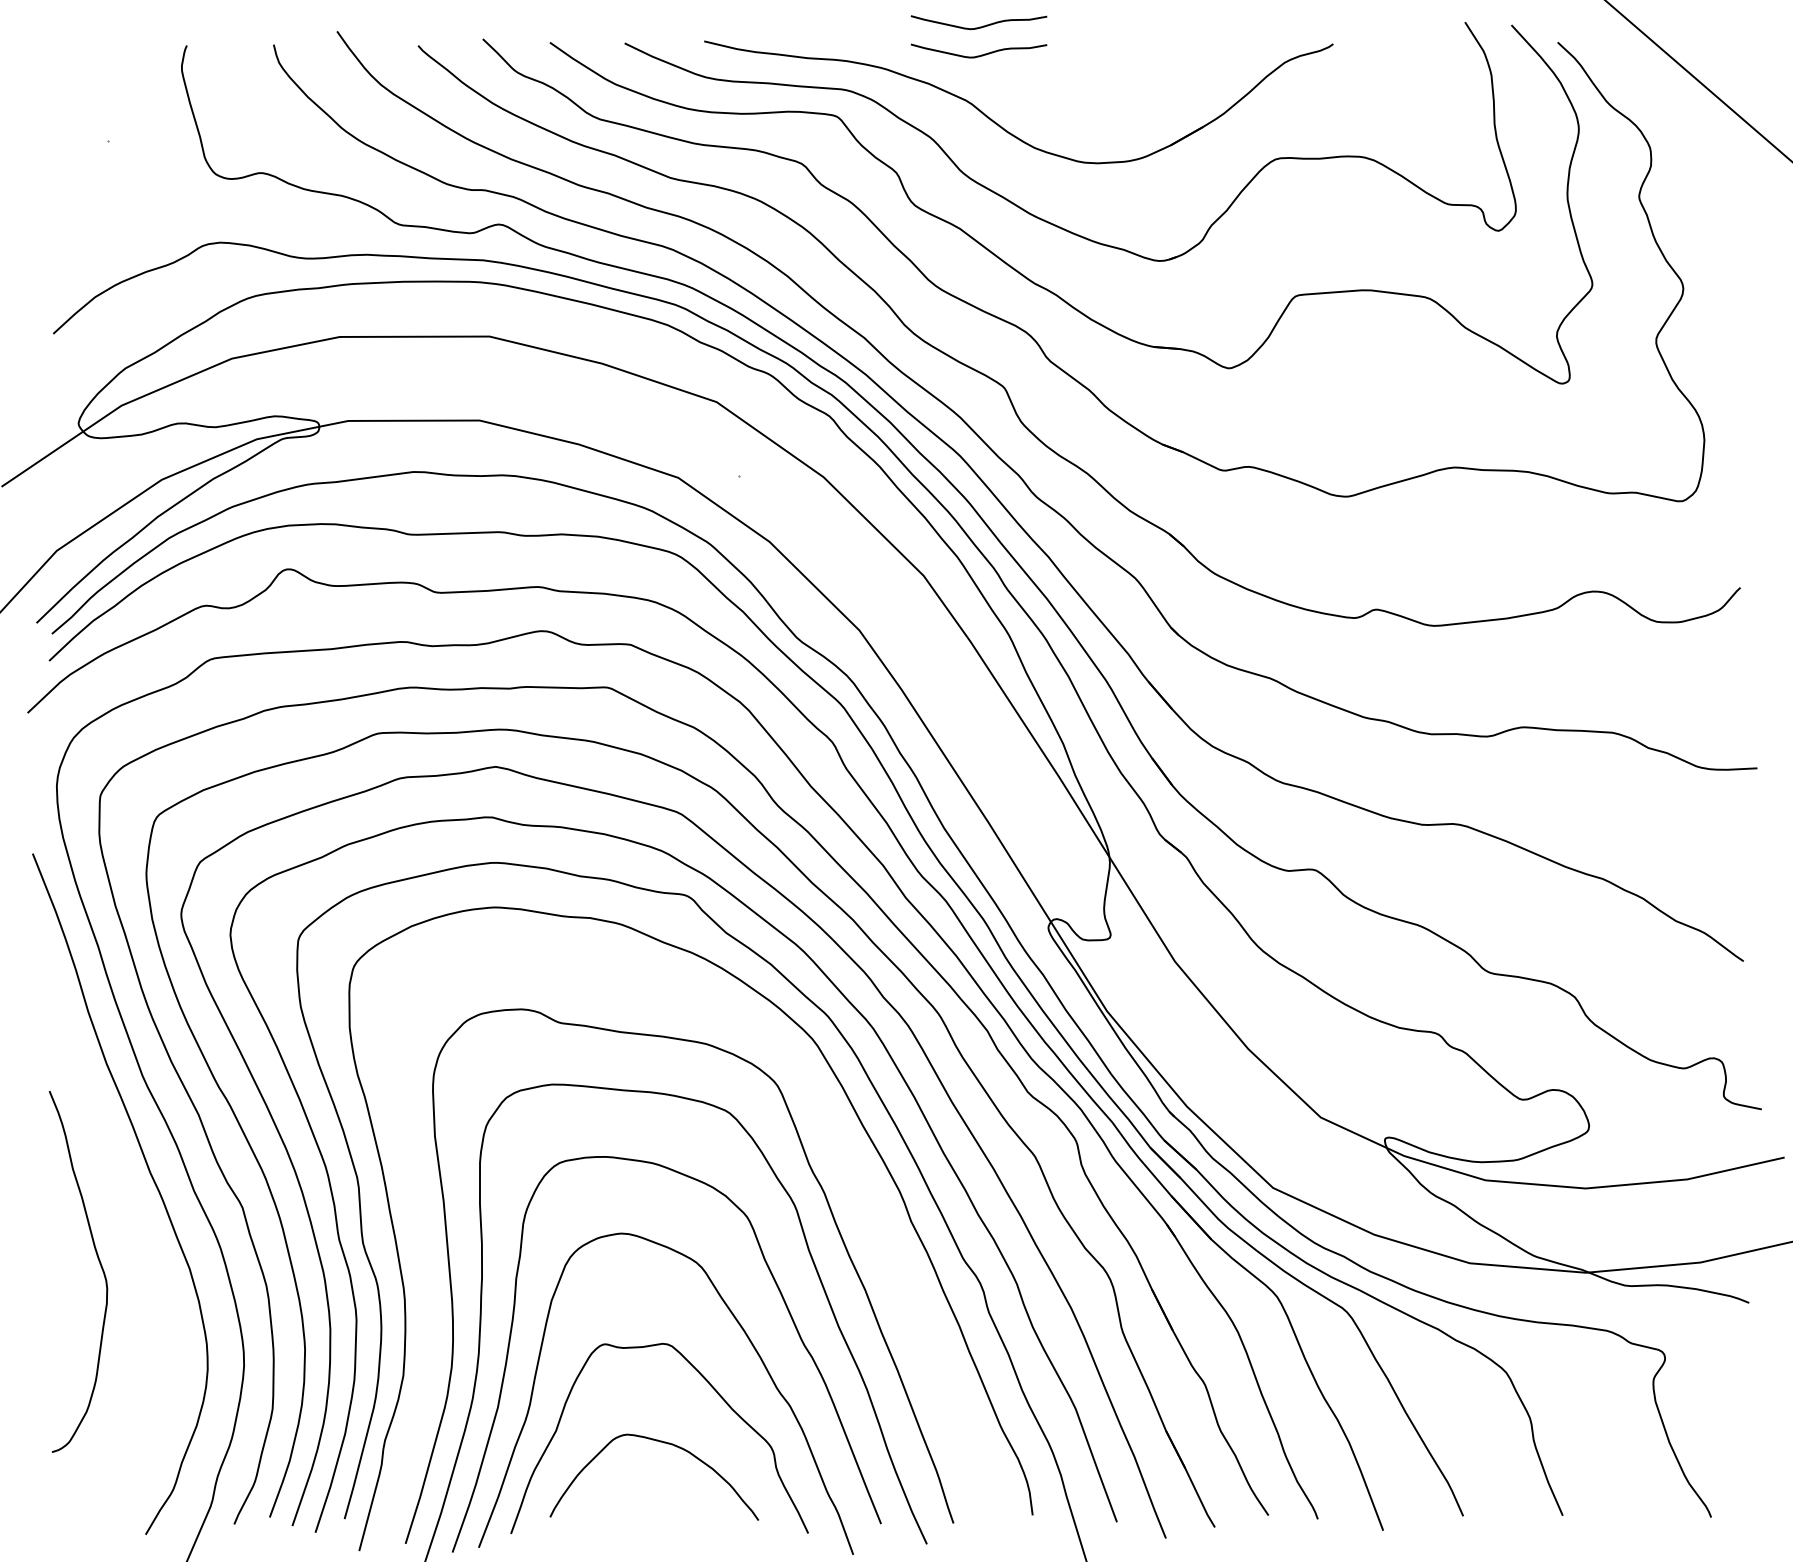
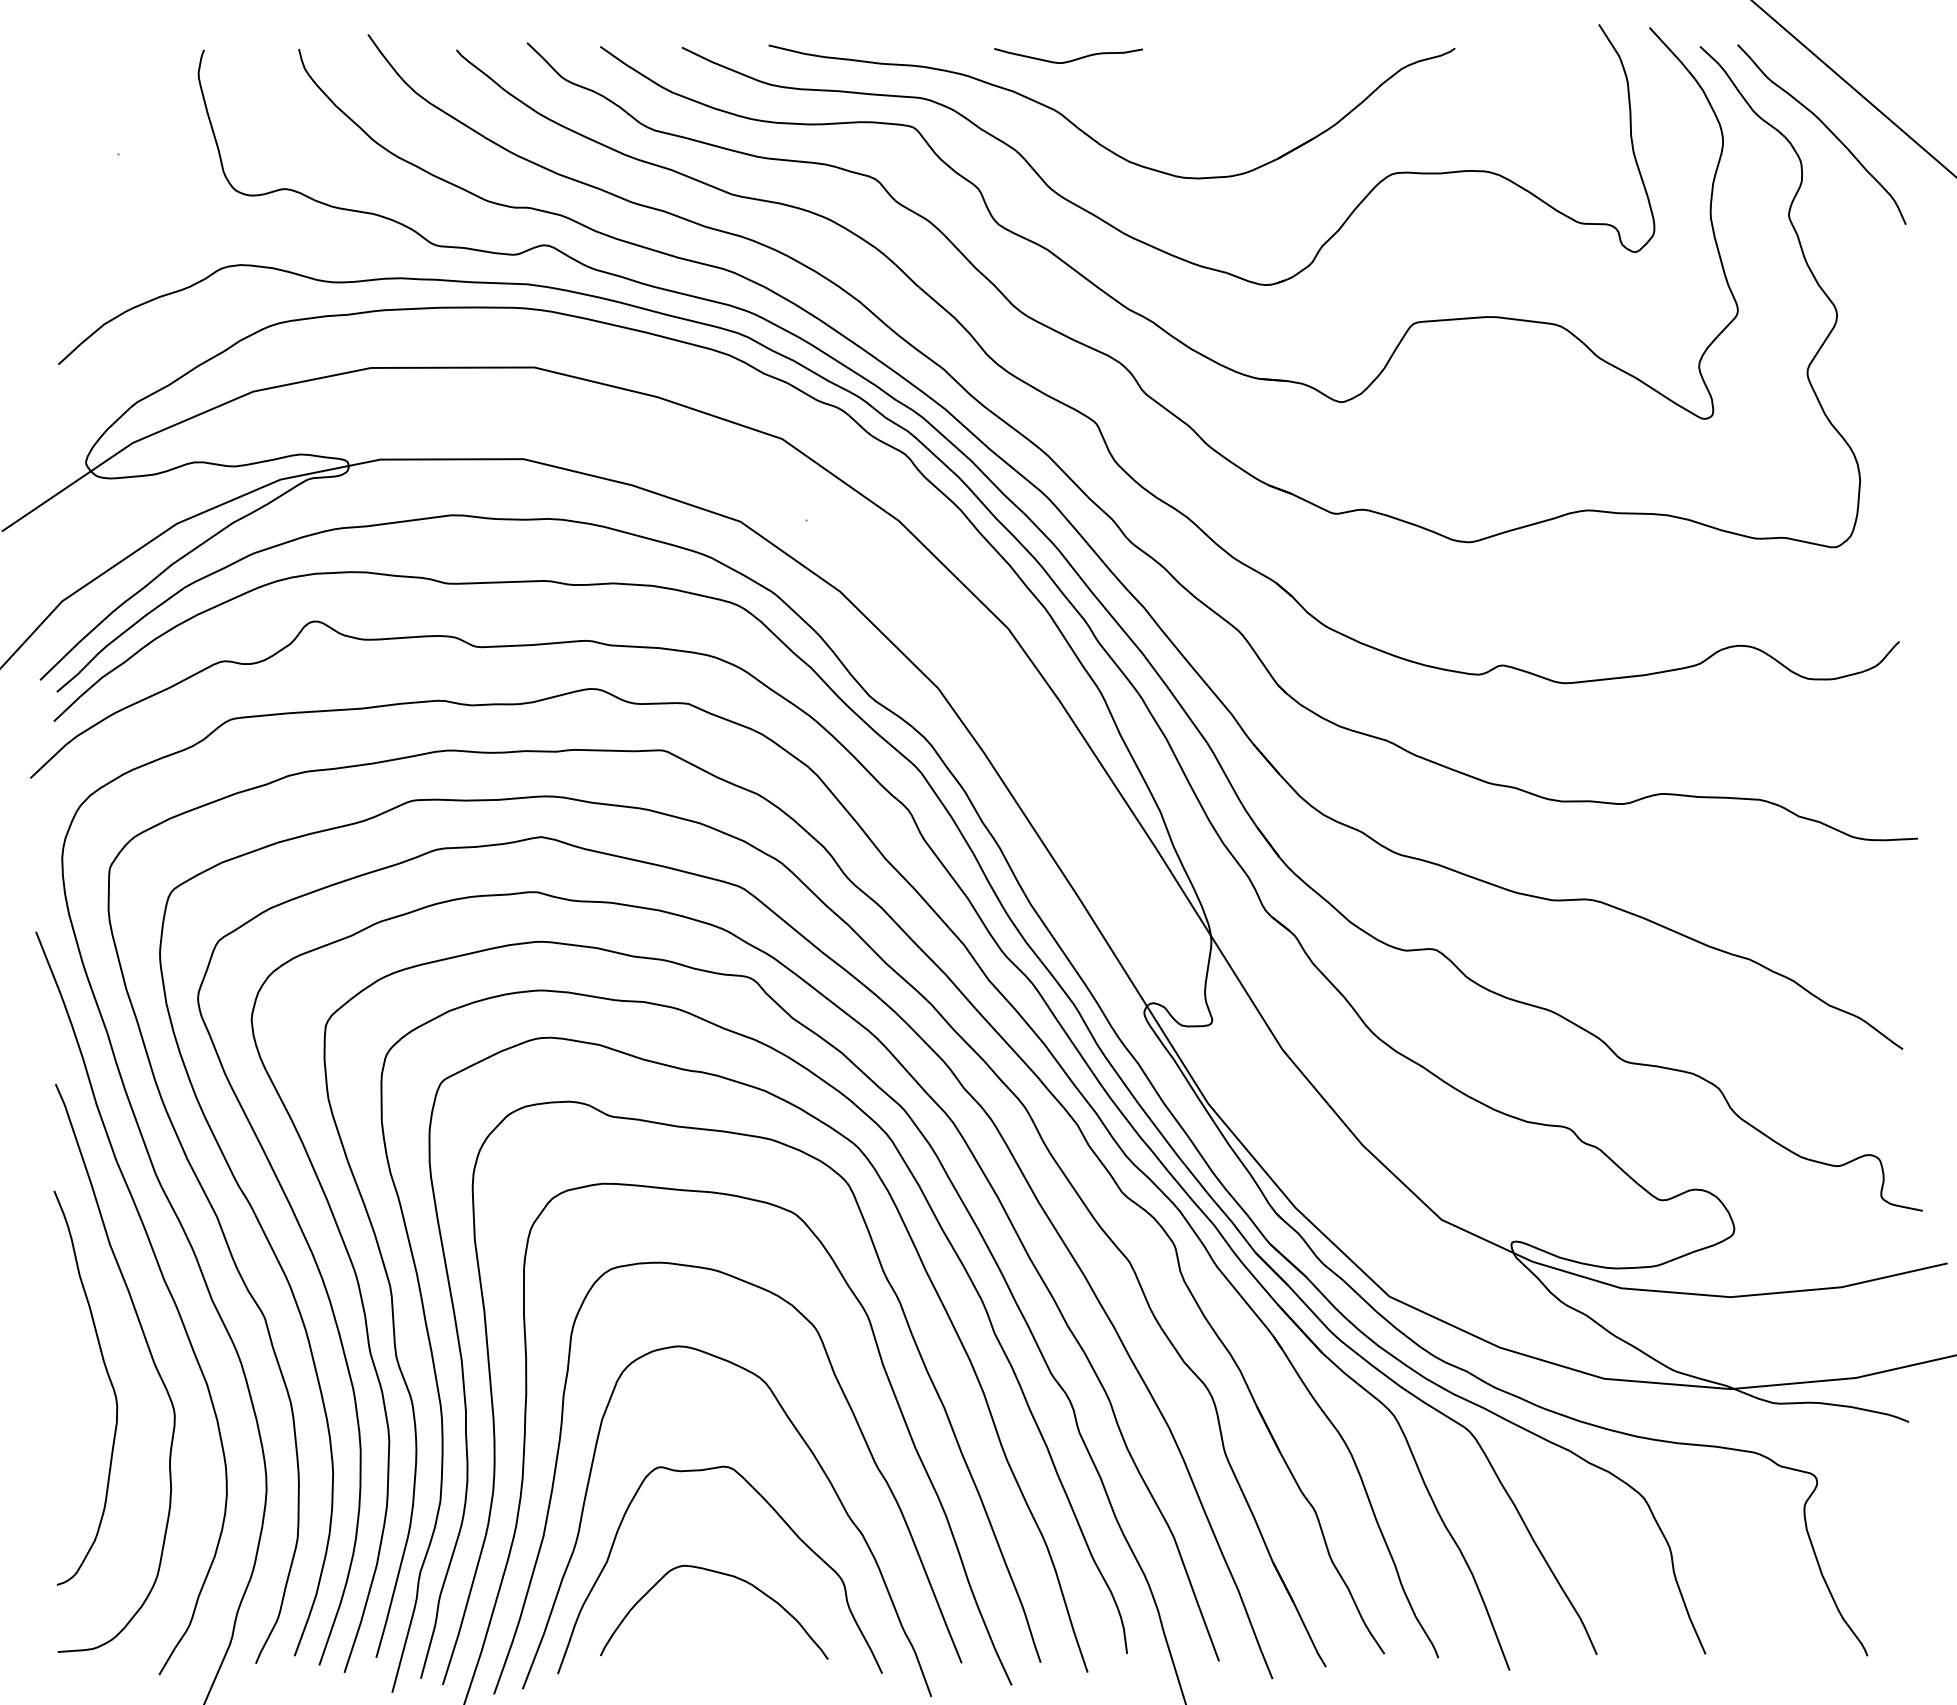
curve: (978, 26) -> (1068, 29), removed
curve: (1673, 117) -> (1826, 128), added
curve: (847, 1165) -> (925, 1272), added
curve: (136, 1240) -> (149, 1353), added

